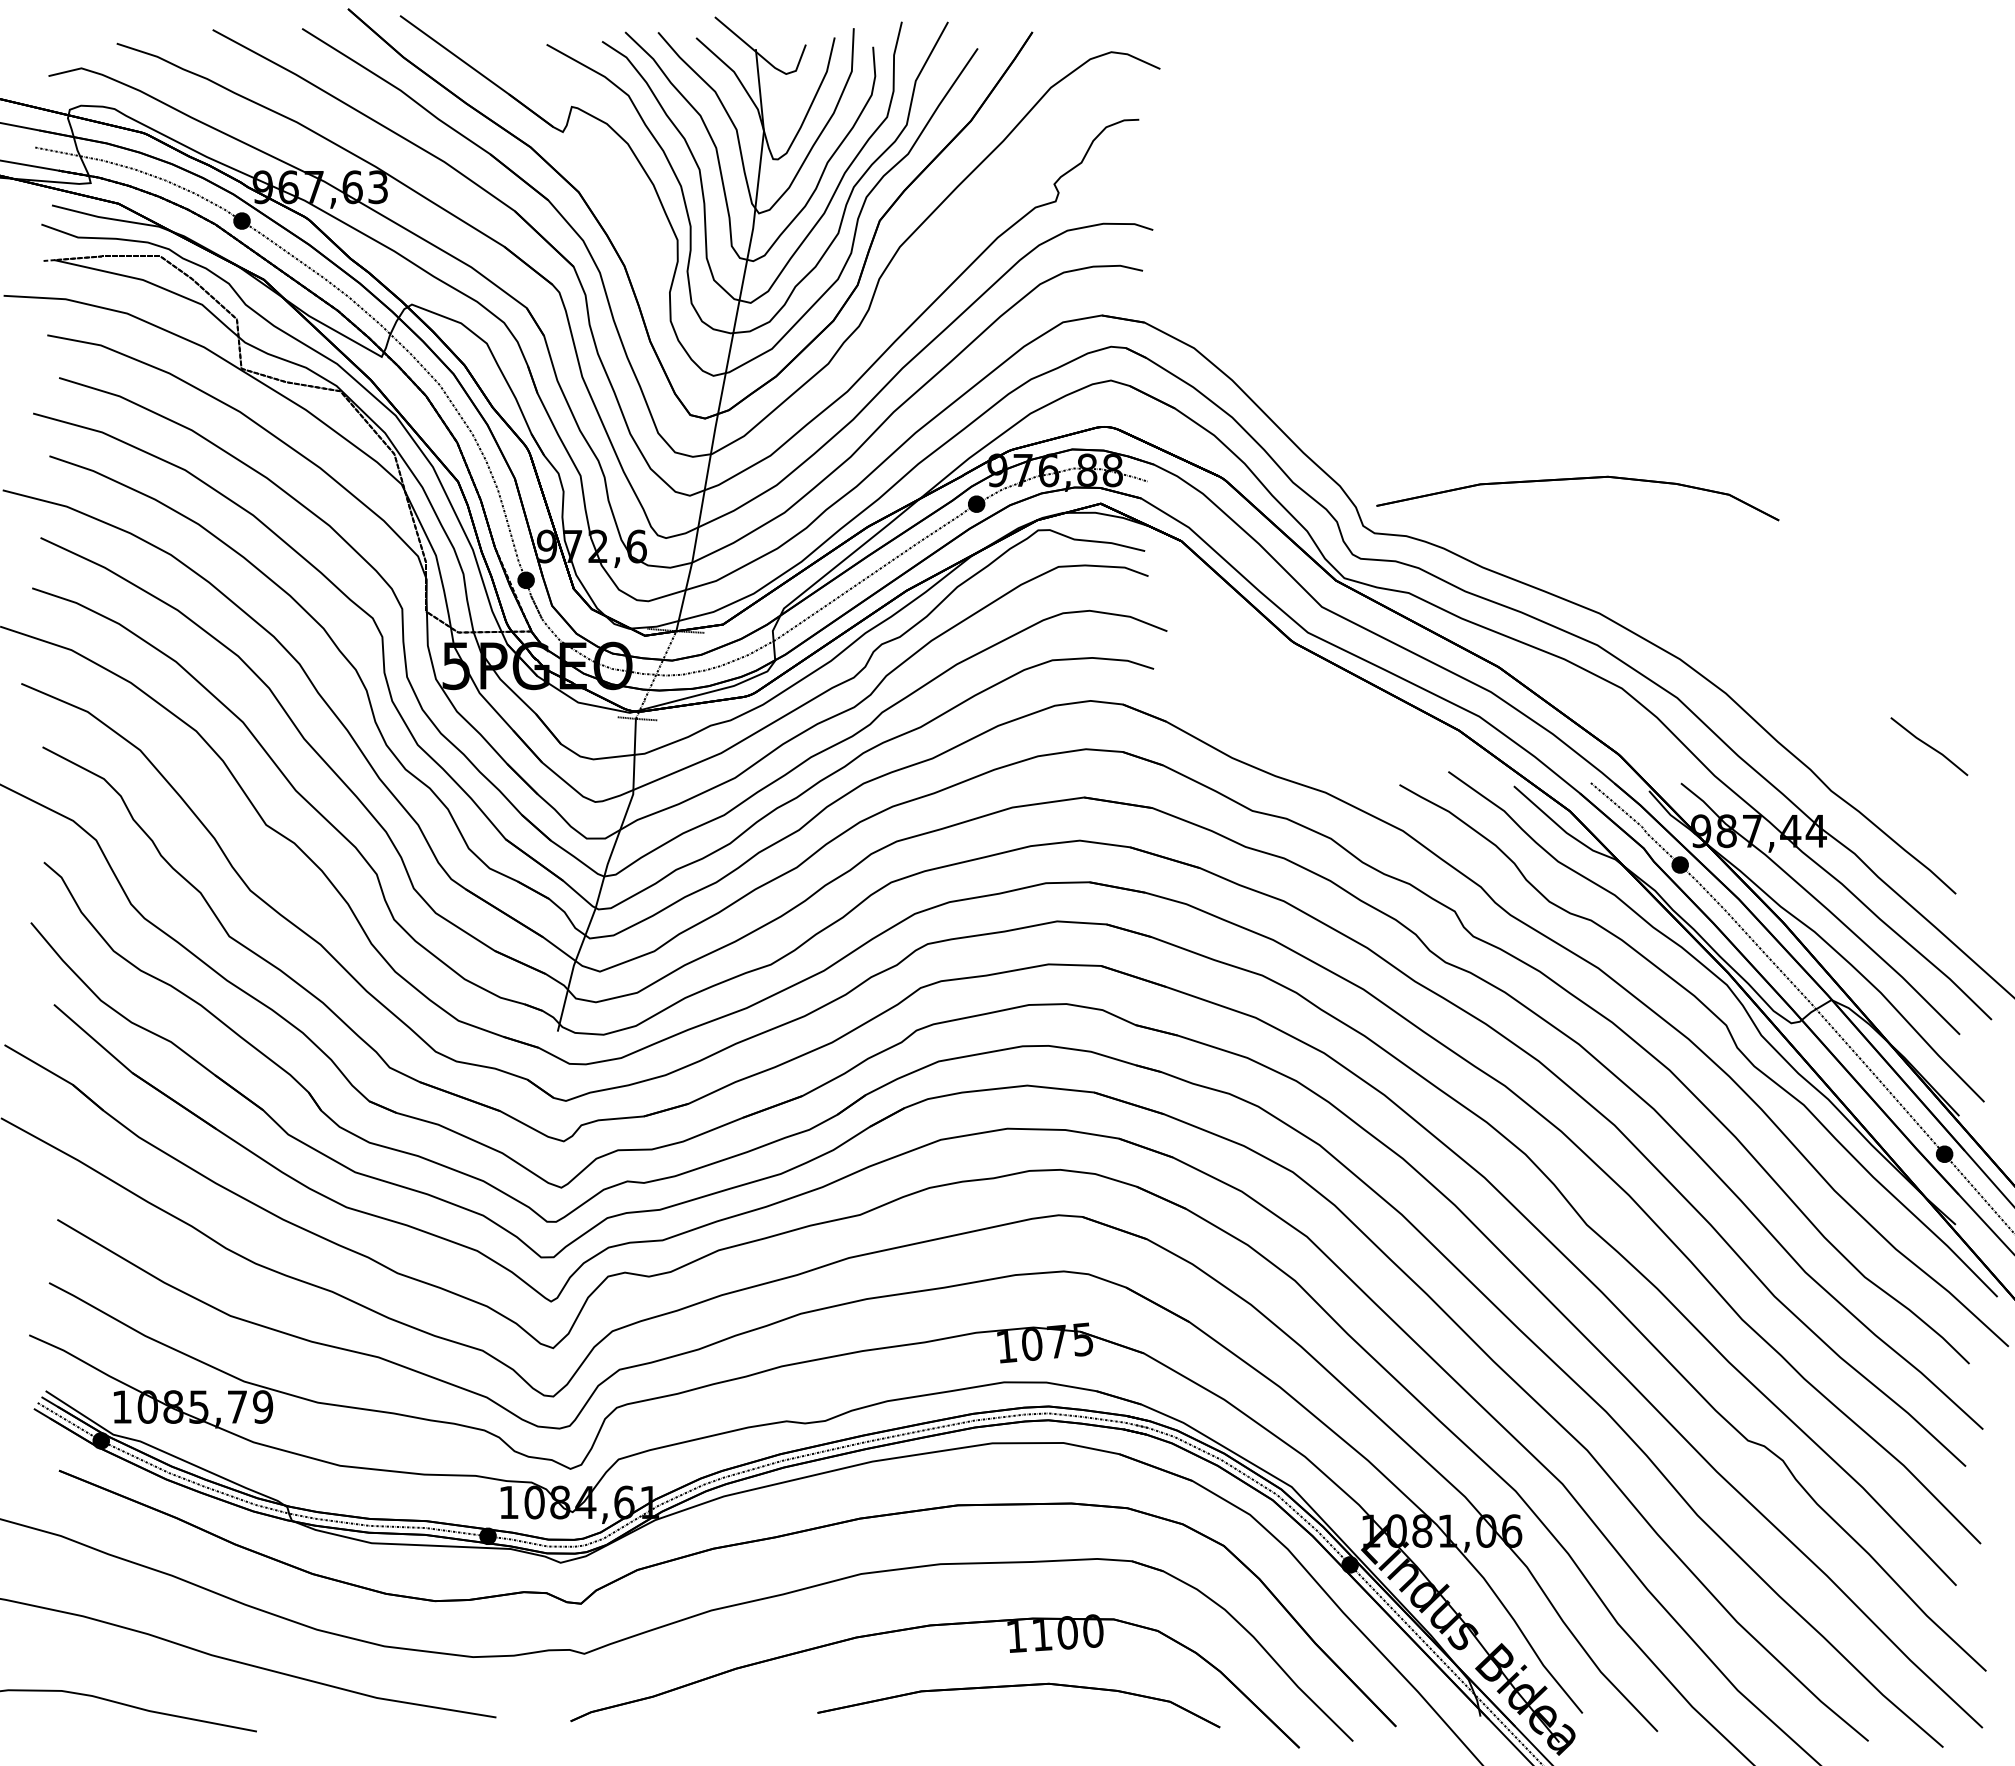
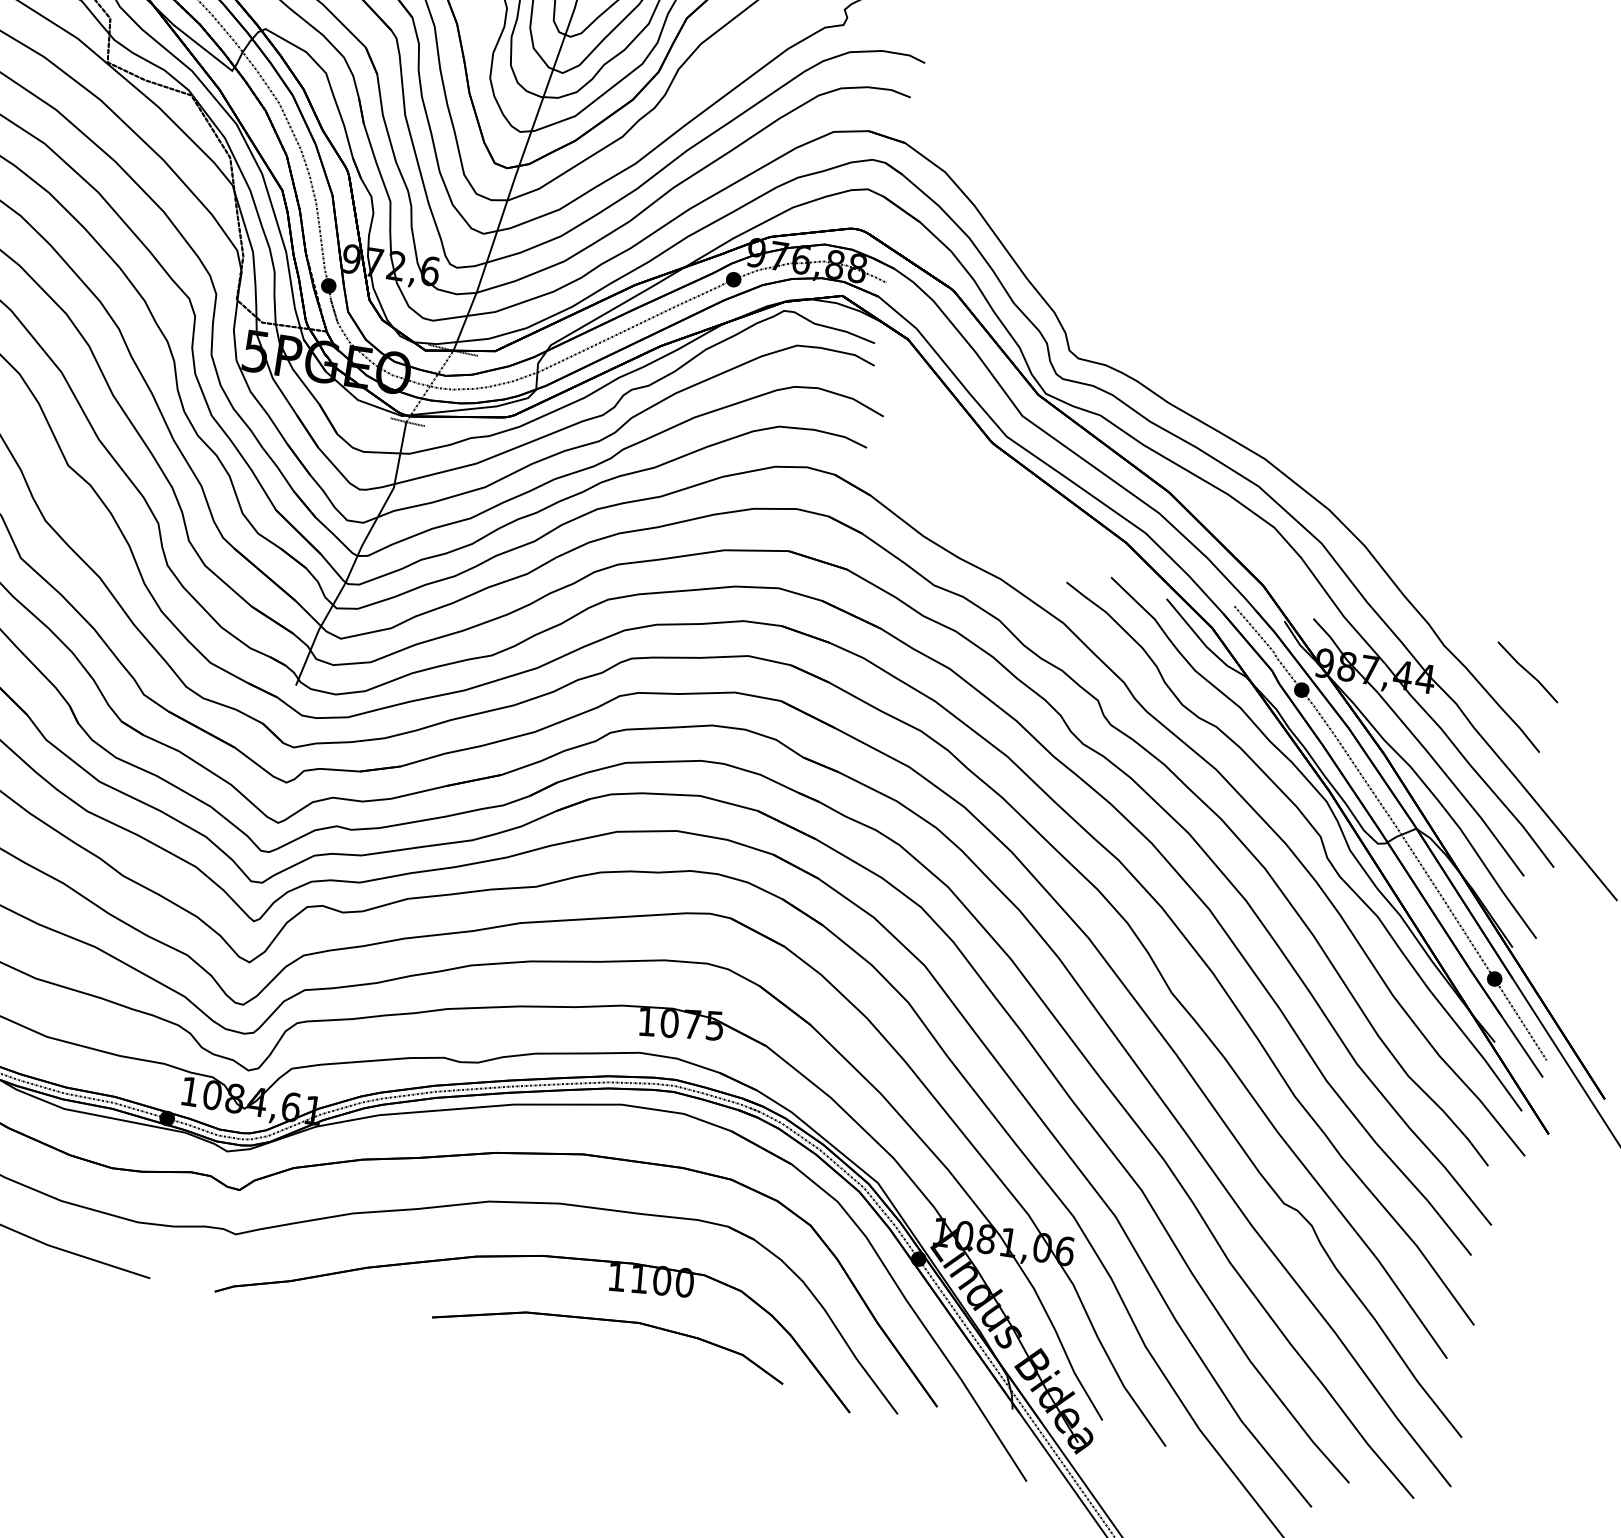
part: (1577, 479) -> (1263, 338), removed
part: (1929, 746) -> (1528, 672), moved

